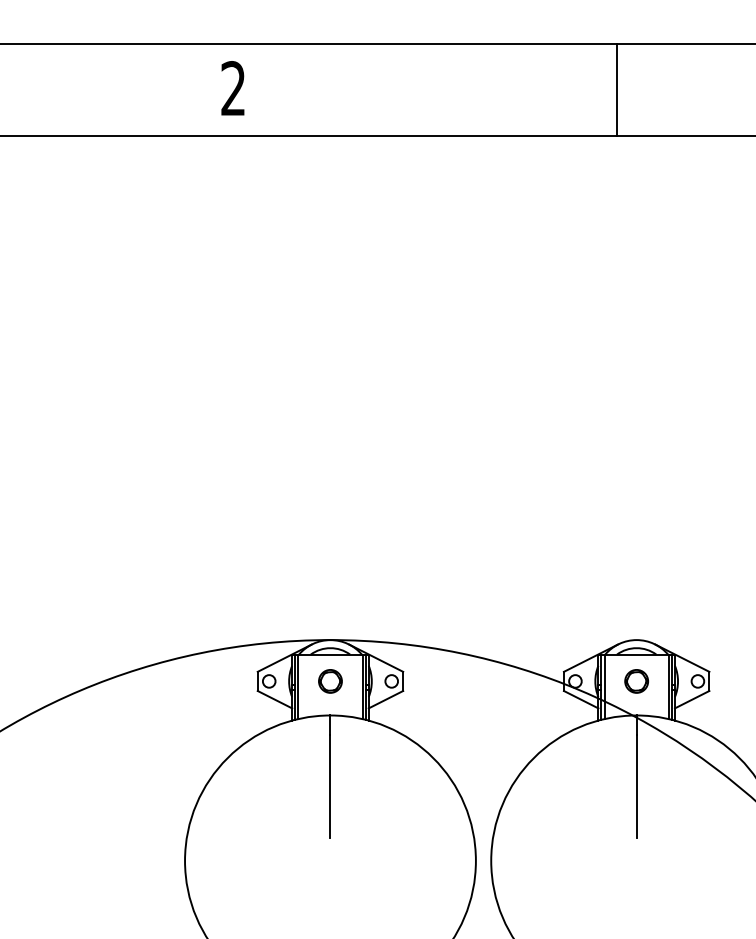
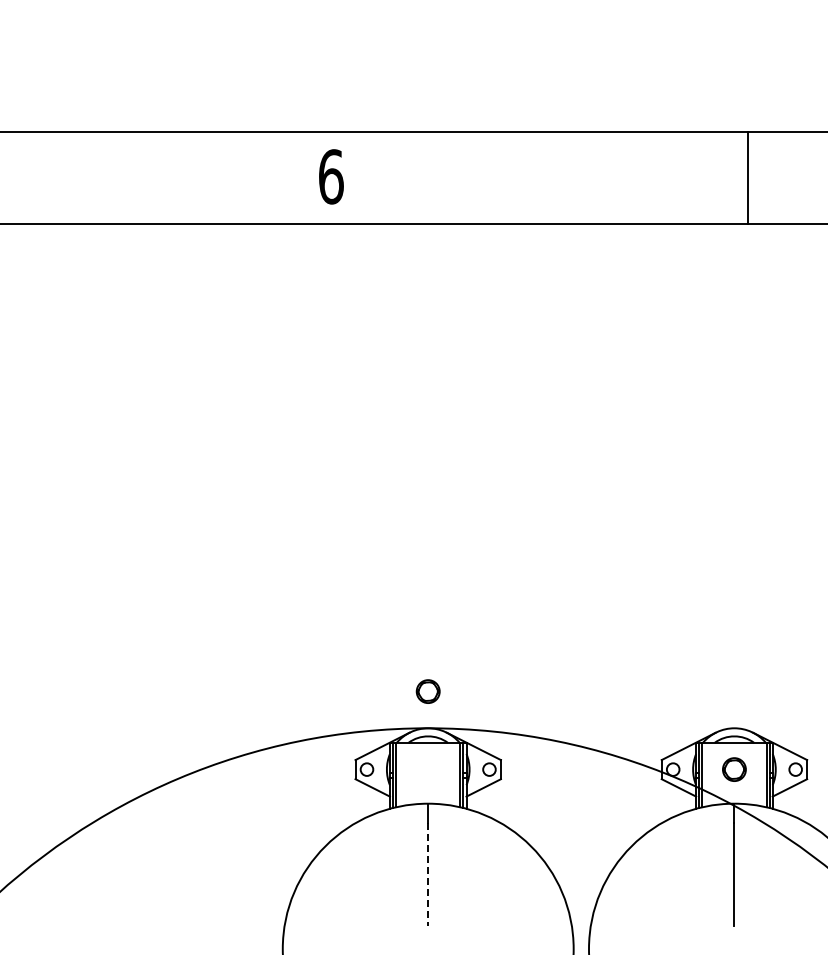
text: (233, 88) -> (331, 176), 2 -> 6
line: (616, 89) -> (747, 177), moved
part: (329, 681) -> (427, 691), moved
line: (330, 786) -> (428, 874), solid -> dashed

